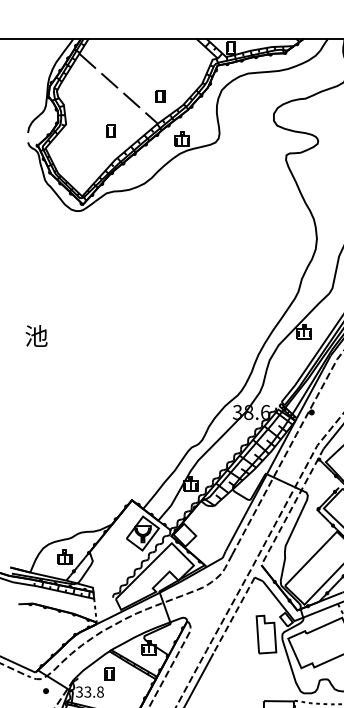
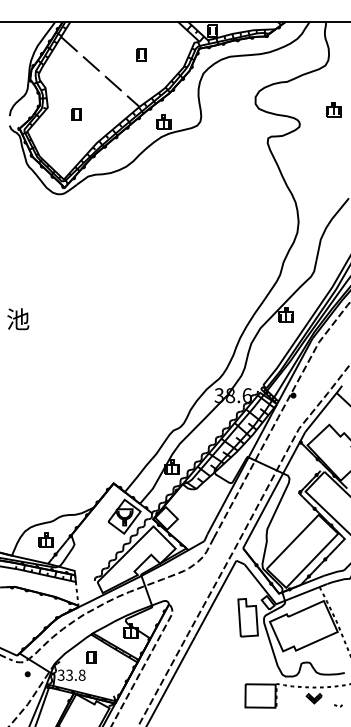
part: (159, 96) -> (141, 54), moved
part: (110, 131) -> (76, 114), moved
line: (292, 506) -> (274, 489), dashed -> solid
line: (233, 616) -> (215, 599), dashed -> solid

